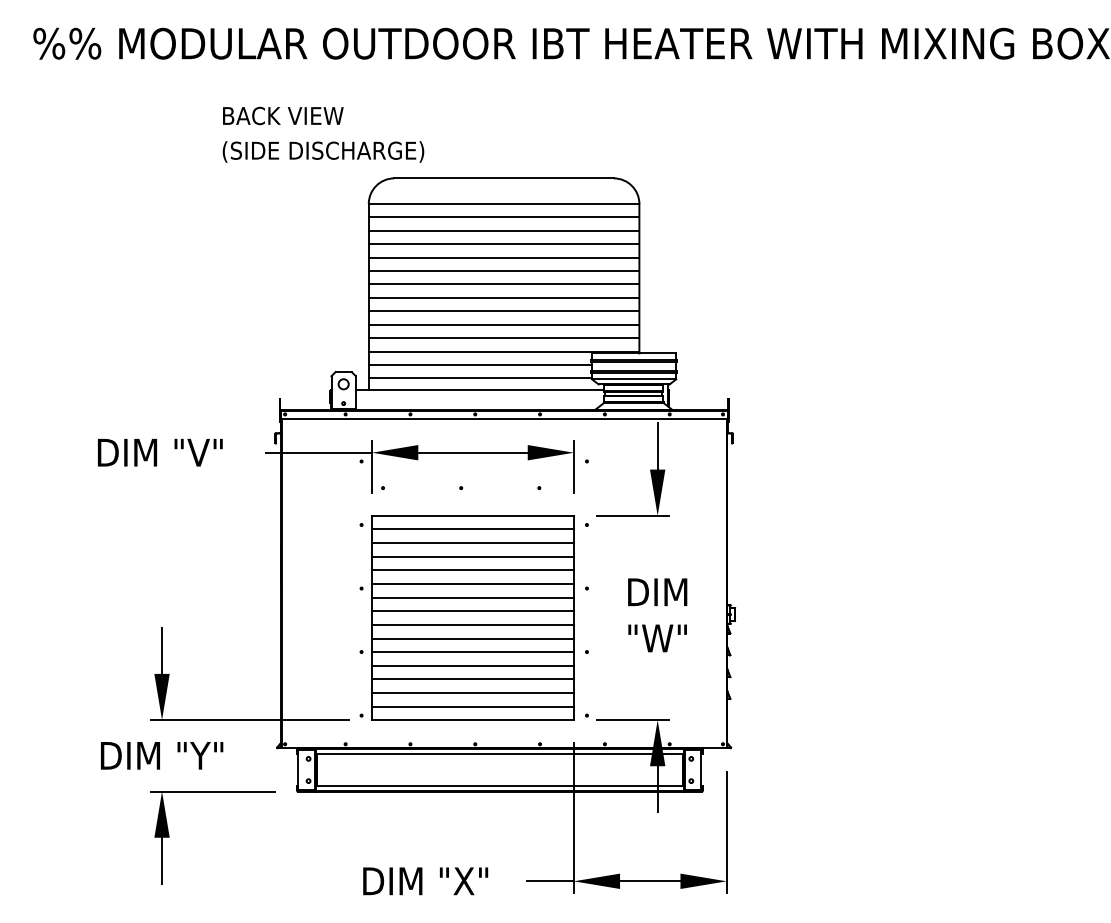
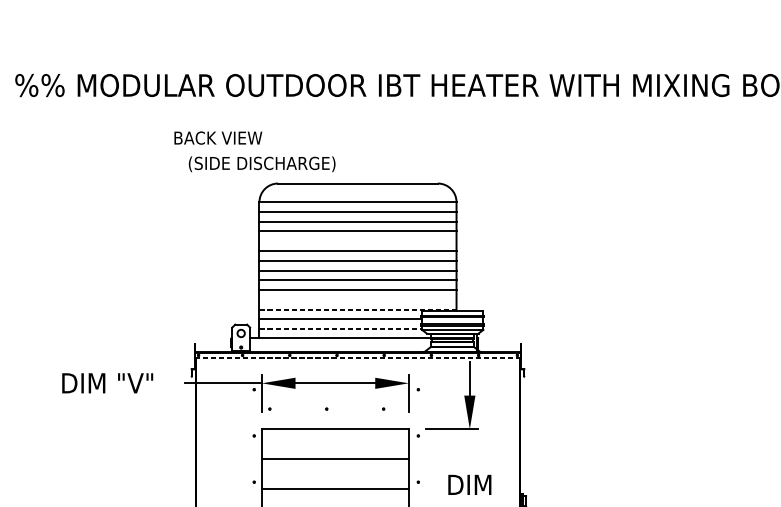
text: (283, 115) -> (218, 137), moved
text: (323, 151) -> (262, 163), moved
line: (503, 257) -> (357, 241), removed
line: (503, 338) -> (357, 300), removed
line: (504, 351) -> (358, 309), solid -> dashed
line: (480, 378) -> (340, 329), solid -> dashed
line: (504, 418) -> (358, 358), solid -> dashed
line: (472, 529) -> (335, 439), removed
line: (472, 543) -> (335, 449), removed
line: (472, 570) -> (335, 469), removed
line: (472, 583) -> (335, 478), removed
line: (472, 611) -> (335, 498), removed

